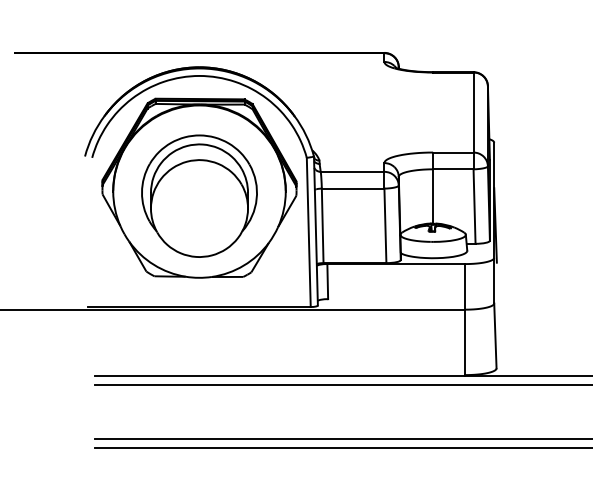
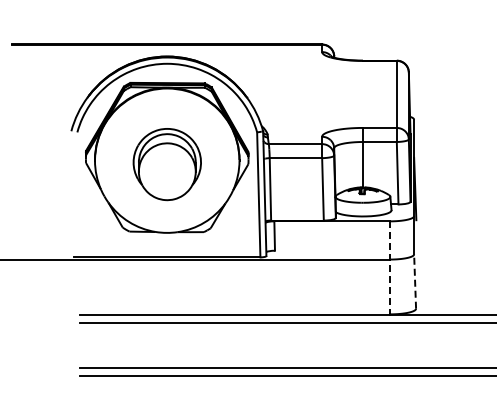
part: (199, 196) -> (167, 164), size x0.7
line: (466, 319) -> (390, 267), solid -> dashed
line: (495, 335) -> (415, 281), solid -> dashed

